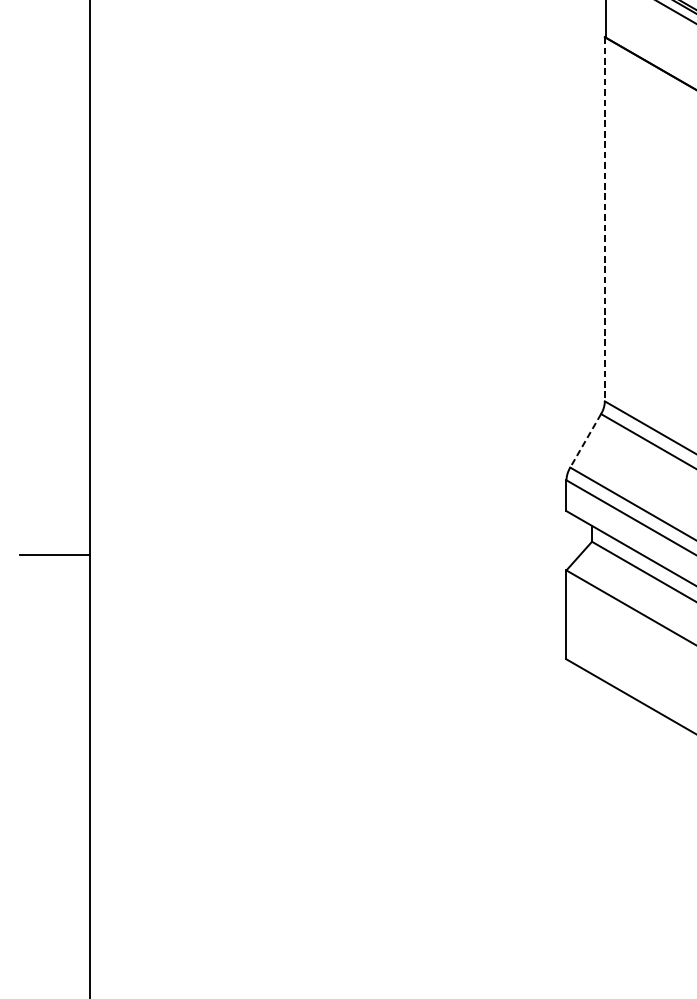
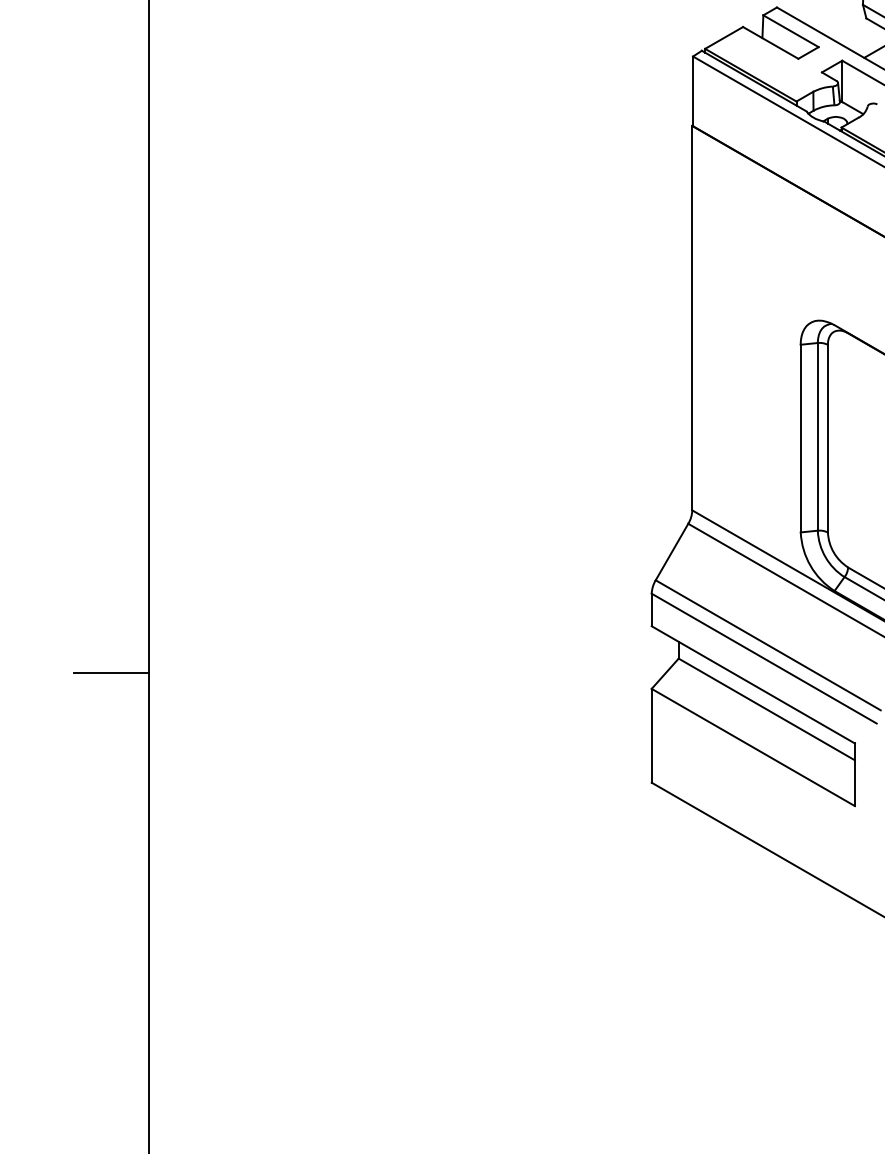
line: (605, 219) -> (692, 318), dashed -> solid
line: (586, 441) -> (672, 552), dashed -> solid

